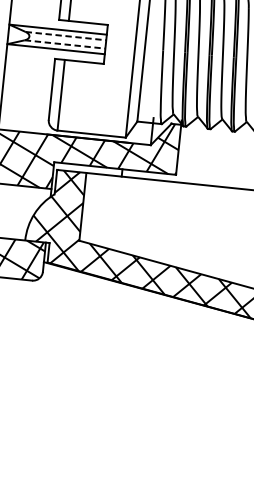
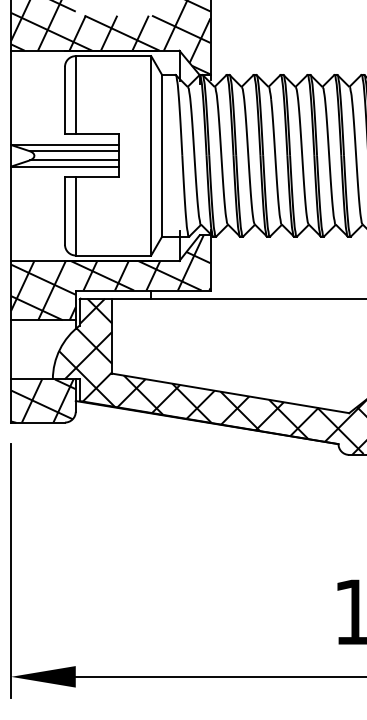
line: (66, 36) -> (74, 151), dashed -> solid
line: (65, 44) -> (74, 160), dashed -> solid

